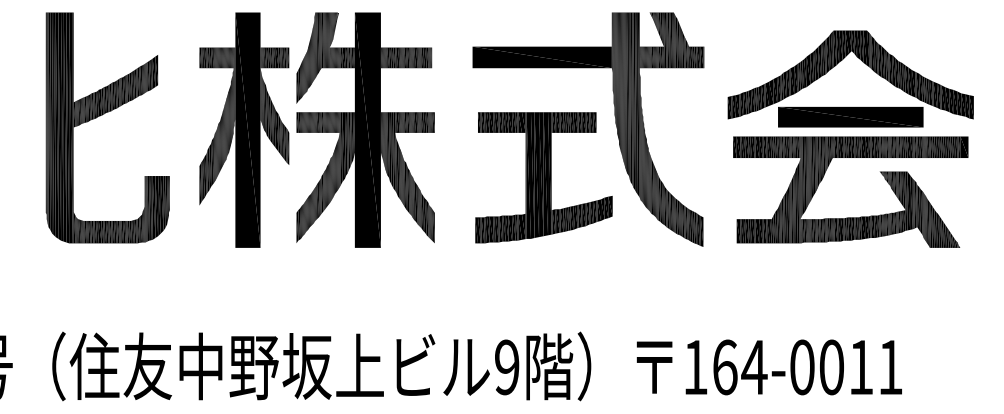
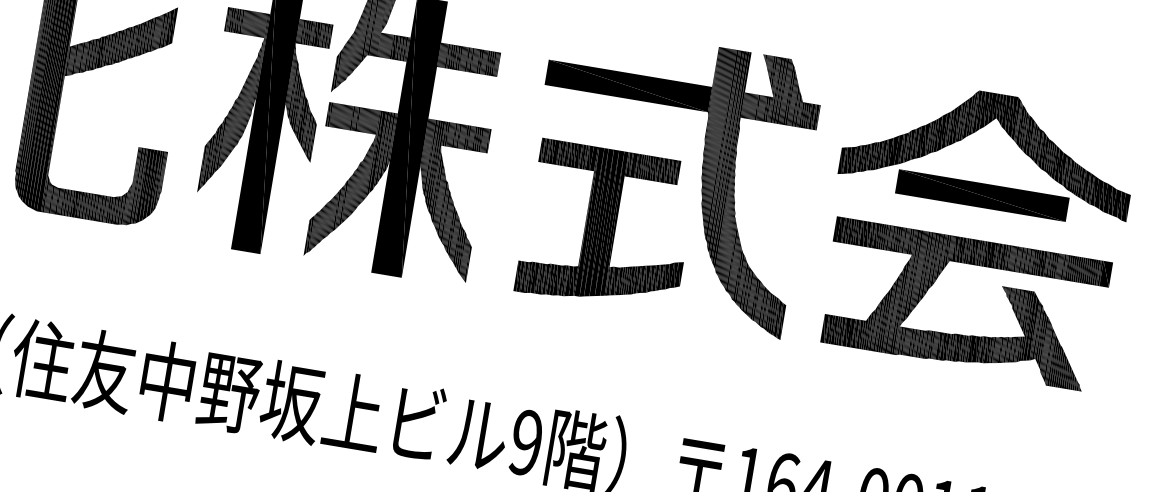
part: (837, 64) -> (977, 131), moved

